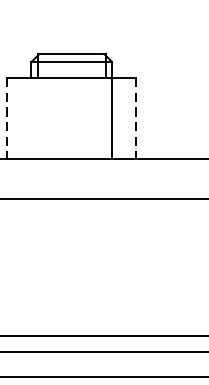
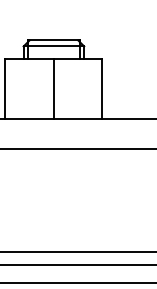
line: (111, 117) -> (53, 88), moved
line: (7, 119) -> (5, 89), dashed -> solid
line: (136, 119) -> (102, 89), dashed -> solid

